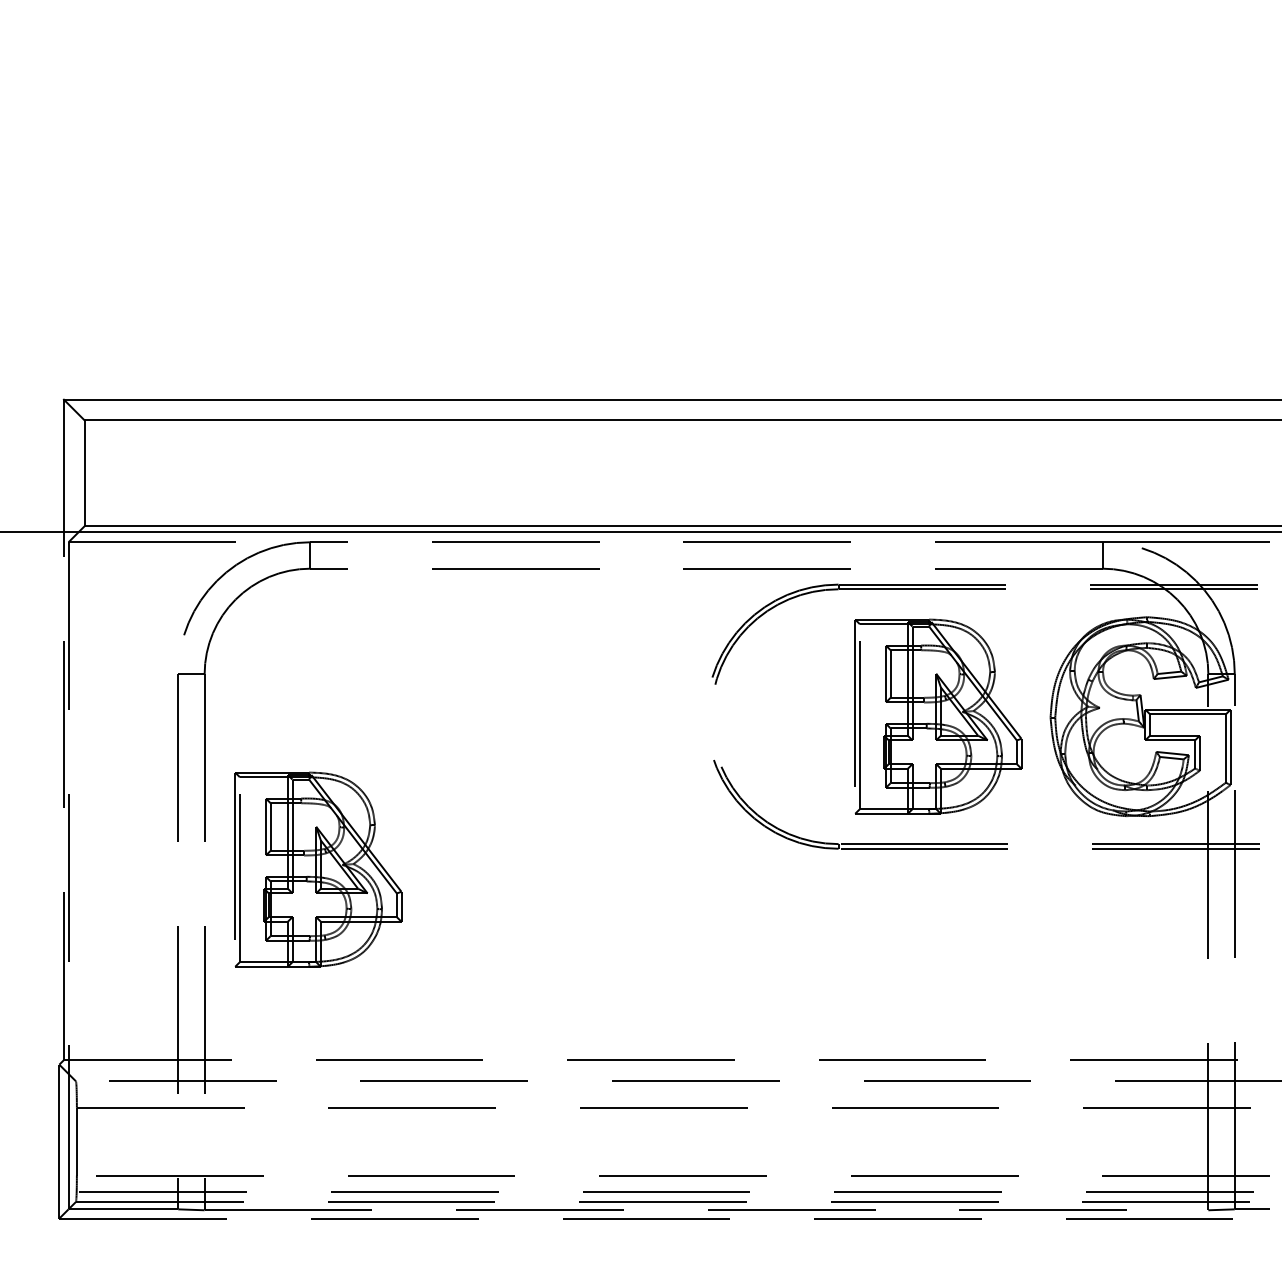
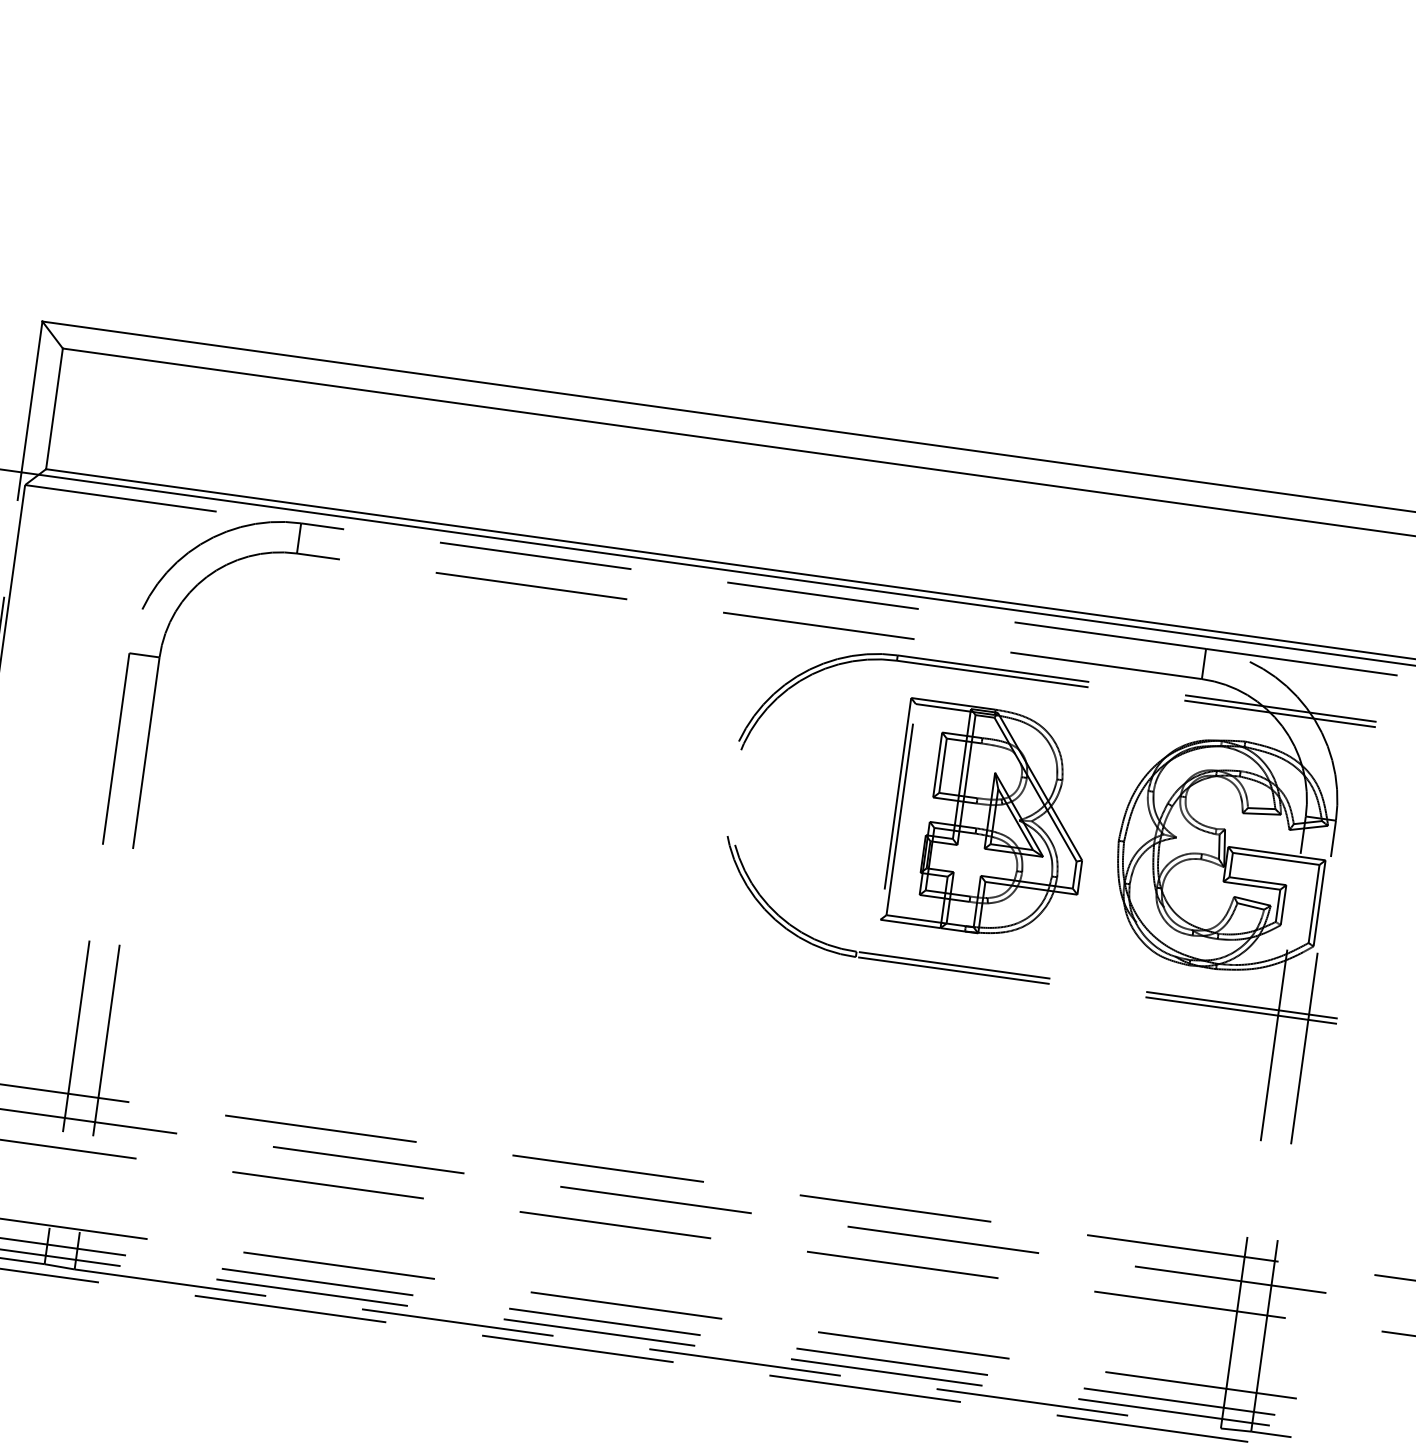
part: (318, 869) -> (258, 898), removed

